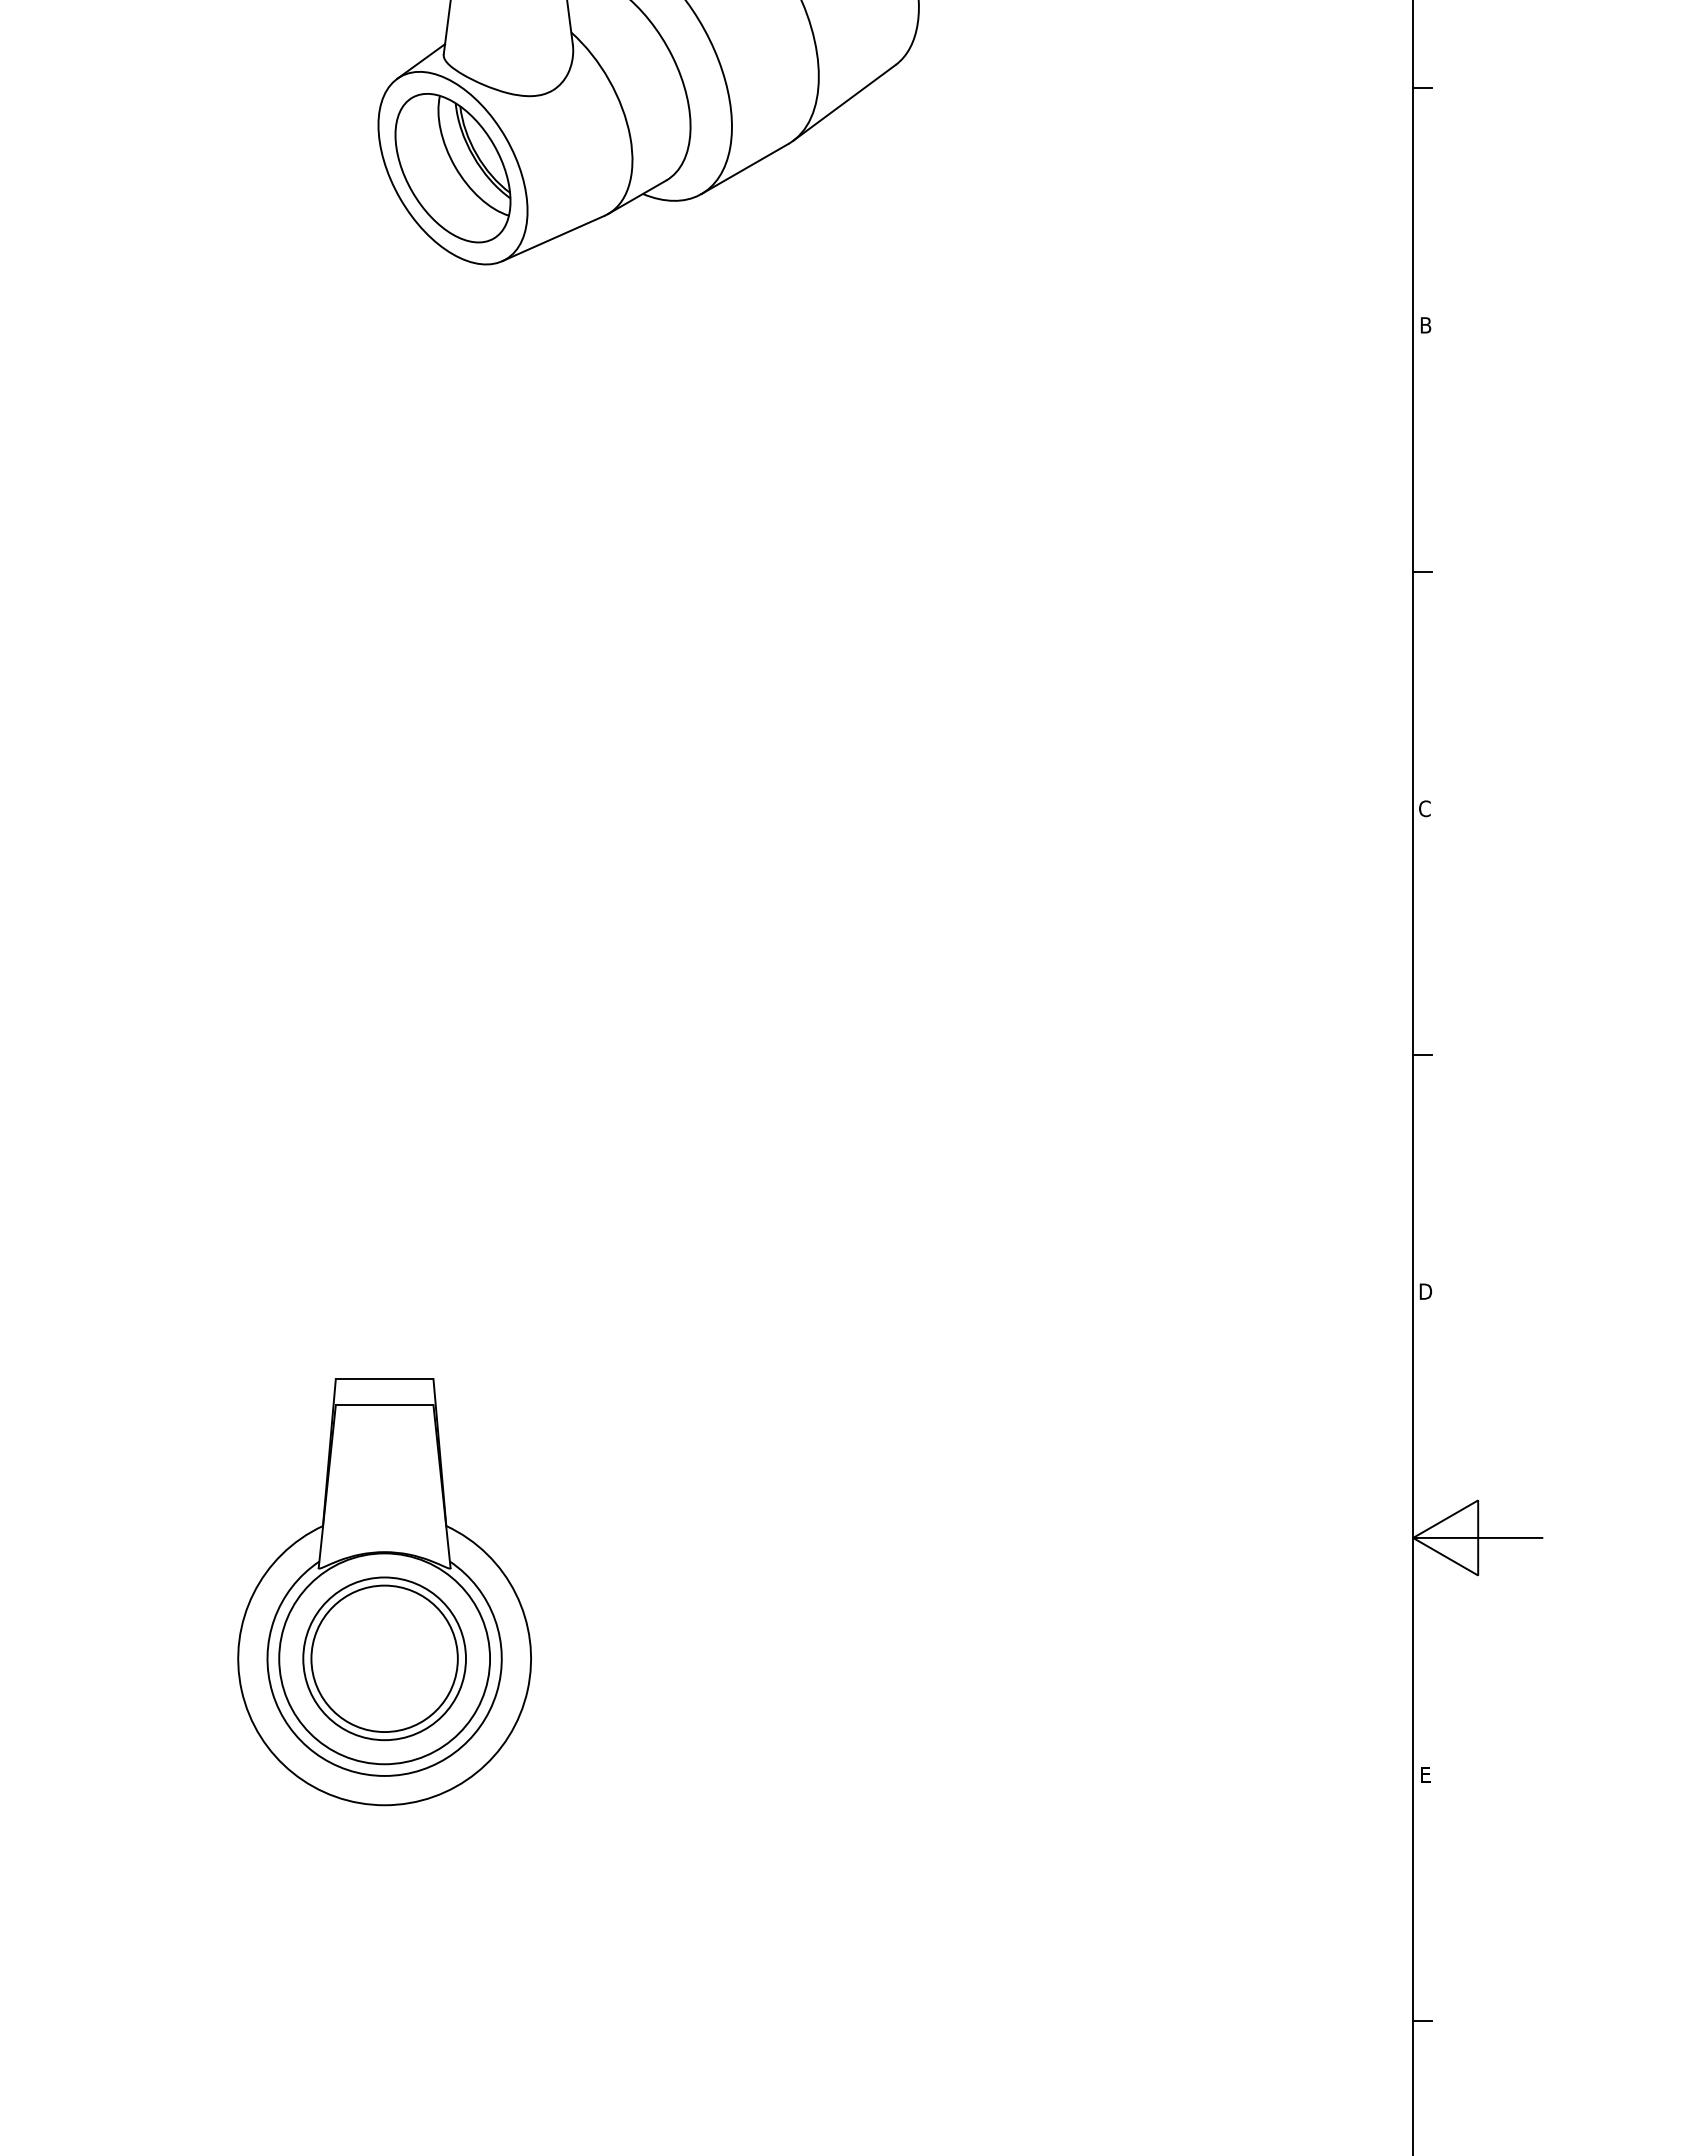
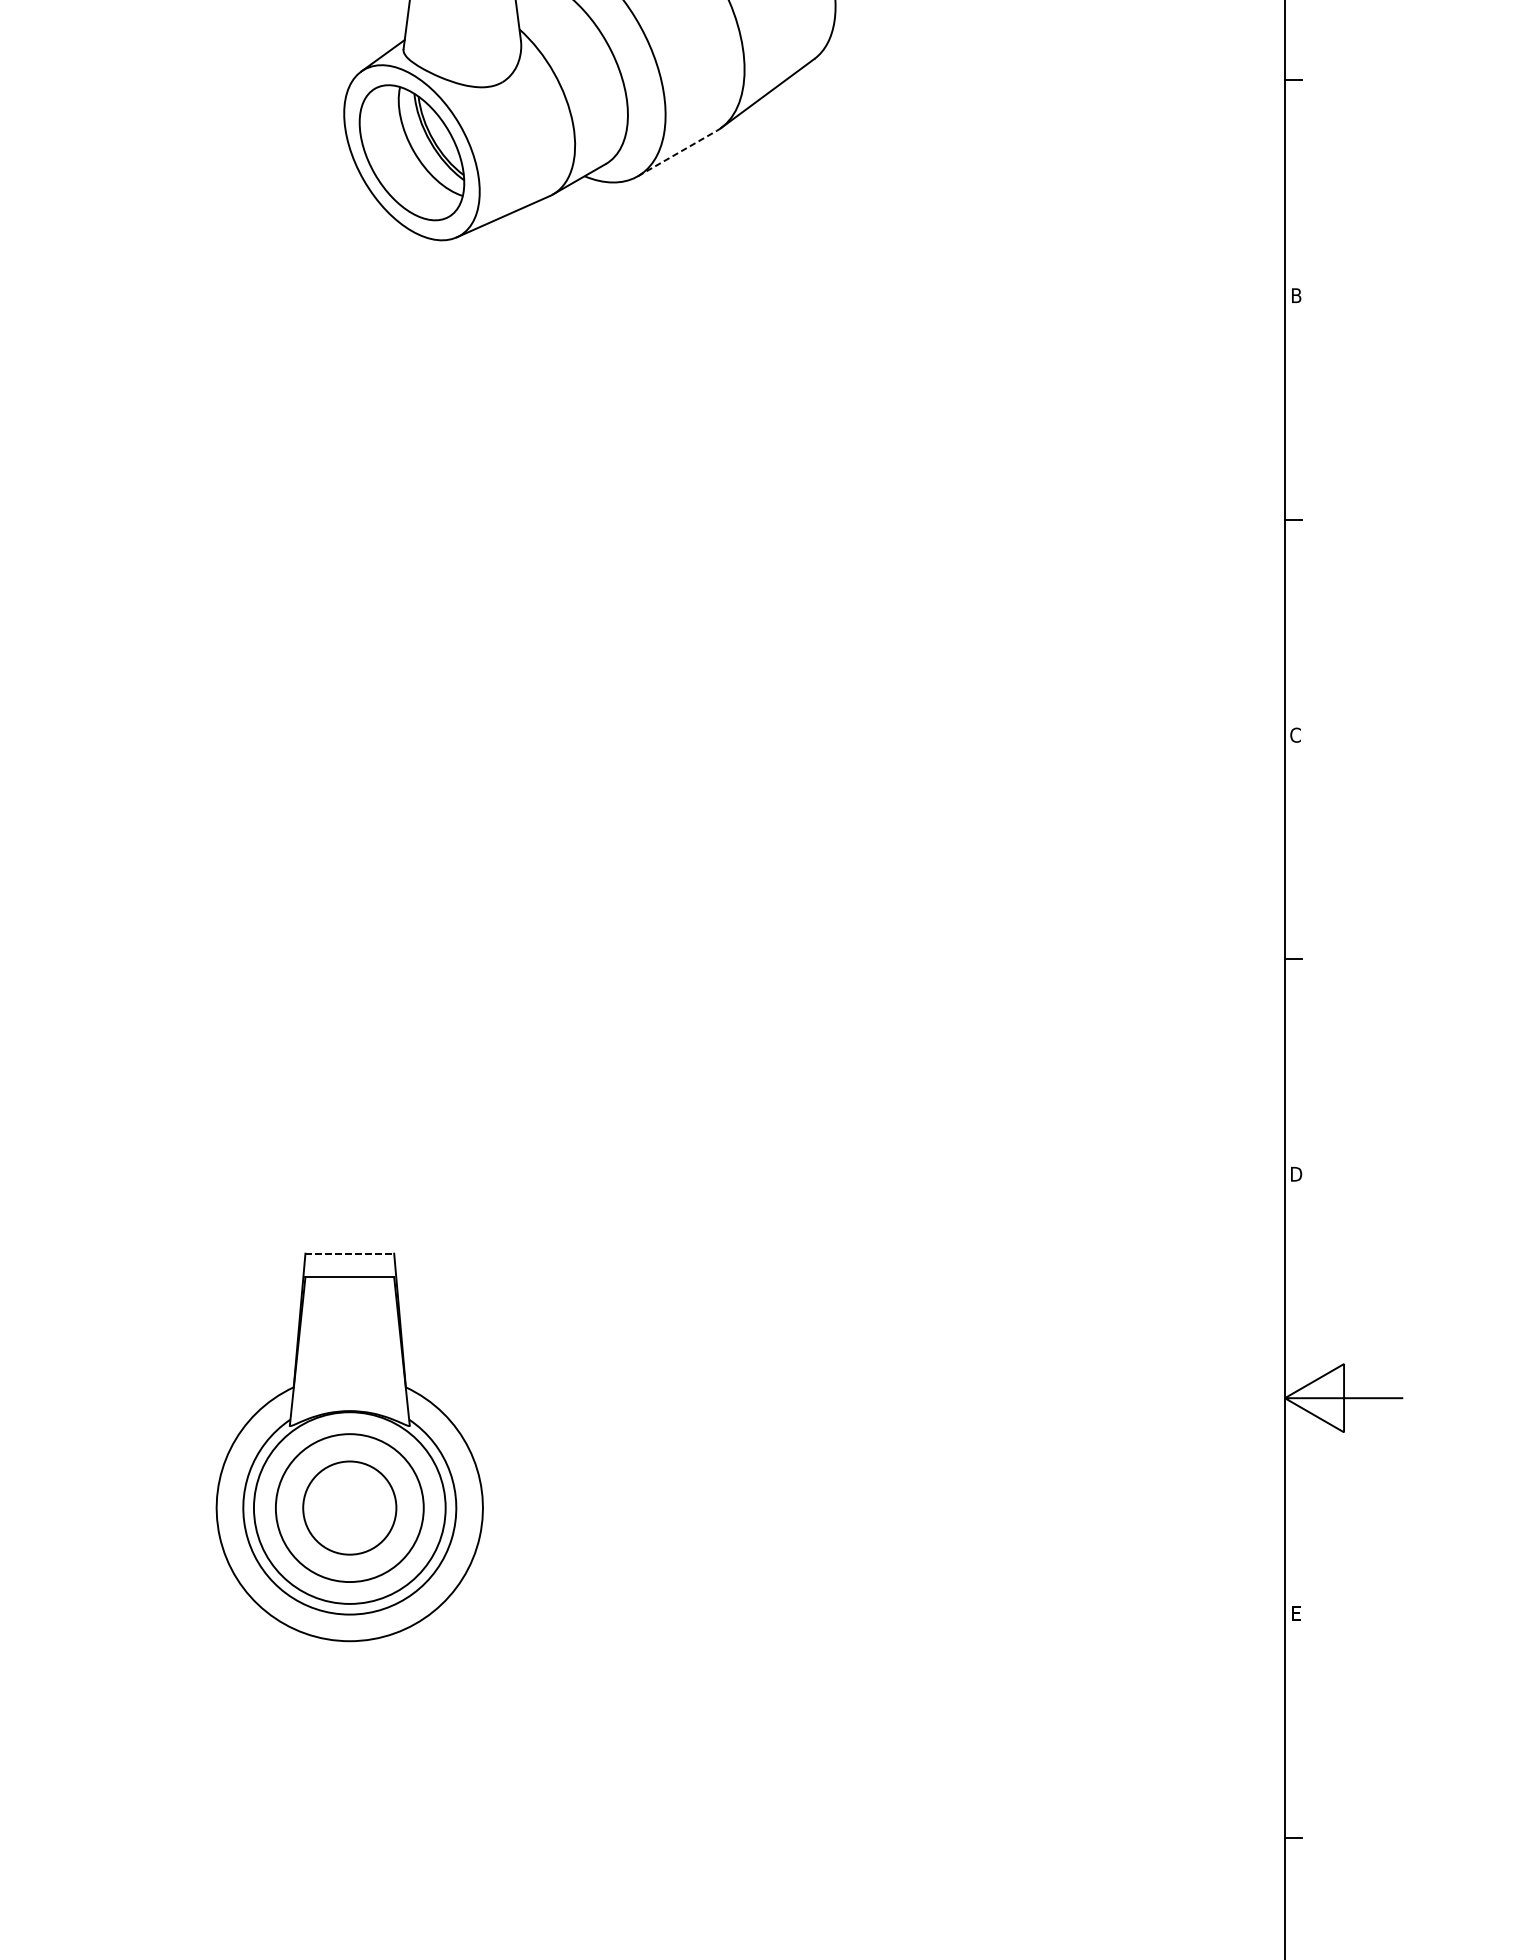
line: (745, 168) -> (677, 153), solid -> dashed
line: (384, 1379) -> (349, 1254), solid -> dashed
circle: (384, 1658) -> (349, 1507), size x0.7

